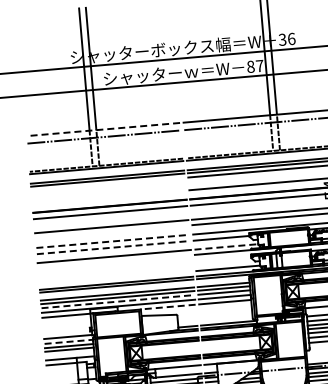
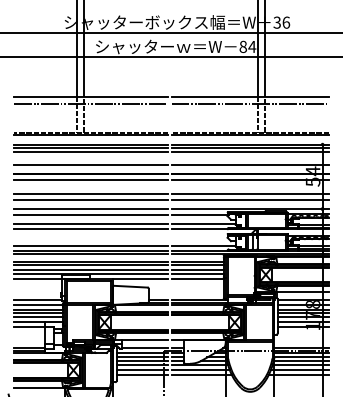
text: (260, 65) -> (252, 46), 87 -> 84
line: (103, 129) -> (91, 96), dashed -> solid
line: (107, 184) -> (90, 151), added
line: (108, 197) -> (90, 164), added
line: (111, 231) -> (90, 199), added
line: (113, 241) -> (91, 209), dashed -> solid
line: (114, 247) -> (91, 215), dashed -> solid
line: (227, 247) -> (204, 224), dashed -> solid
line: (114, 261) -> (90, 229), added
line: (115, 277) -> (90, 245), added
line: (118, 301) -> (91, 269), dashed -> solid
line: (167, 307) -> (139, 279), dashed -> solid
line: (68, 341) -> (38, 305), dashed -> solid
line: (69, 353) -> (38, 317), added

